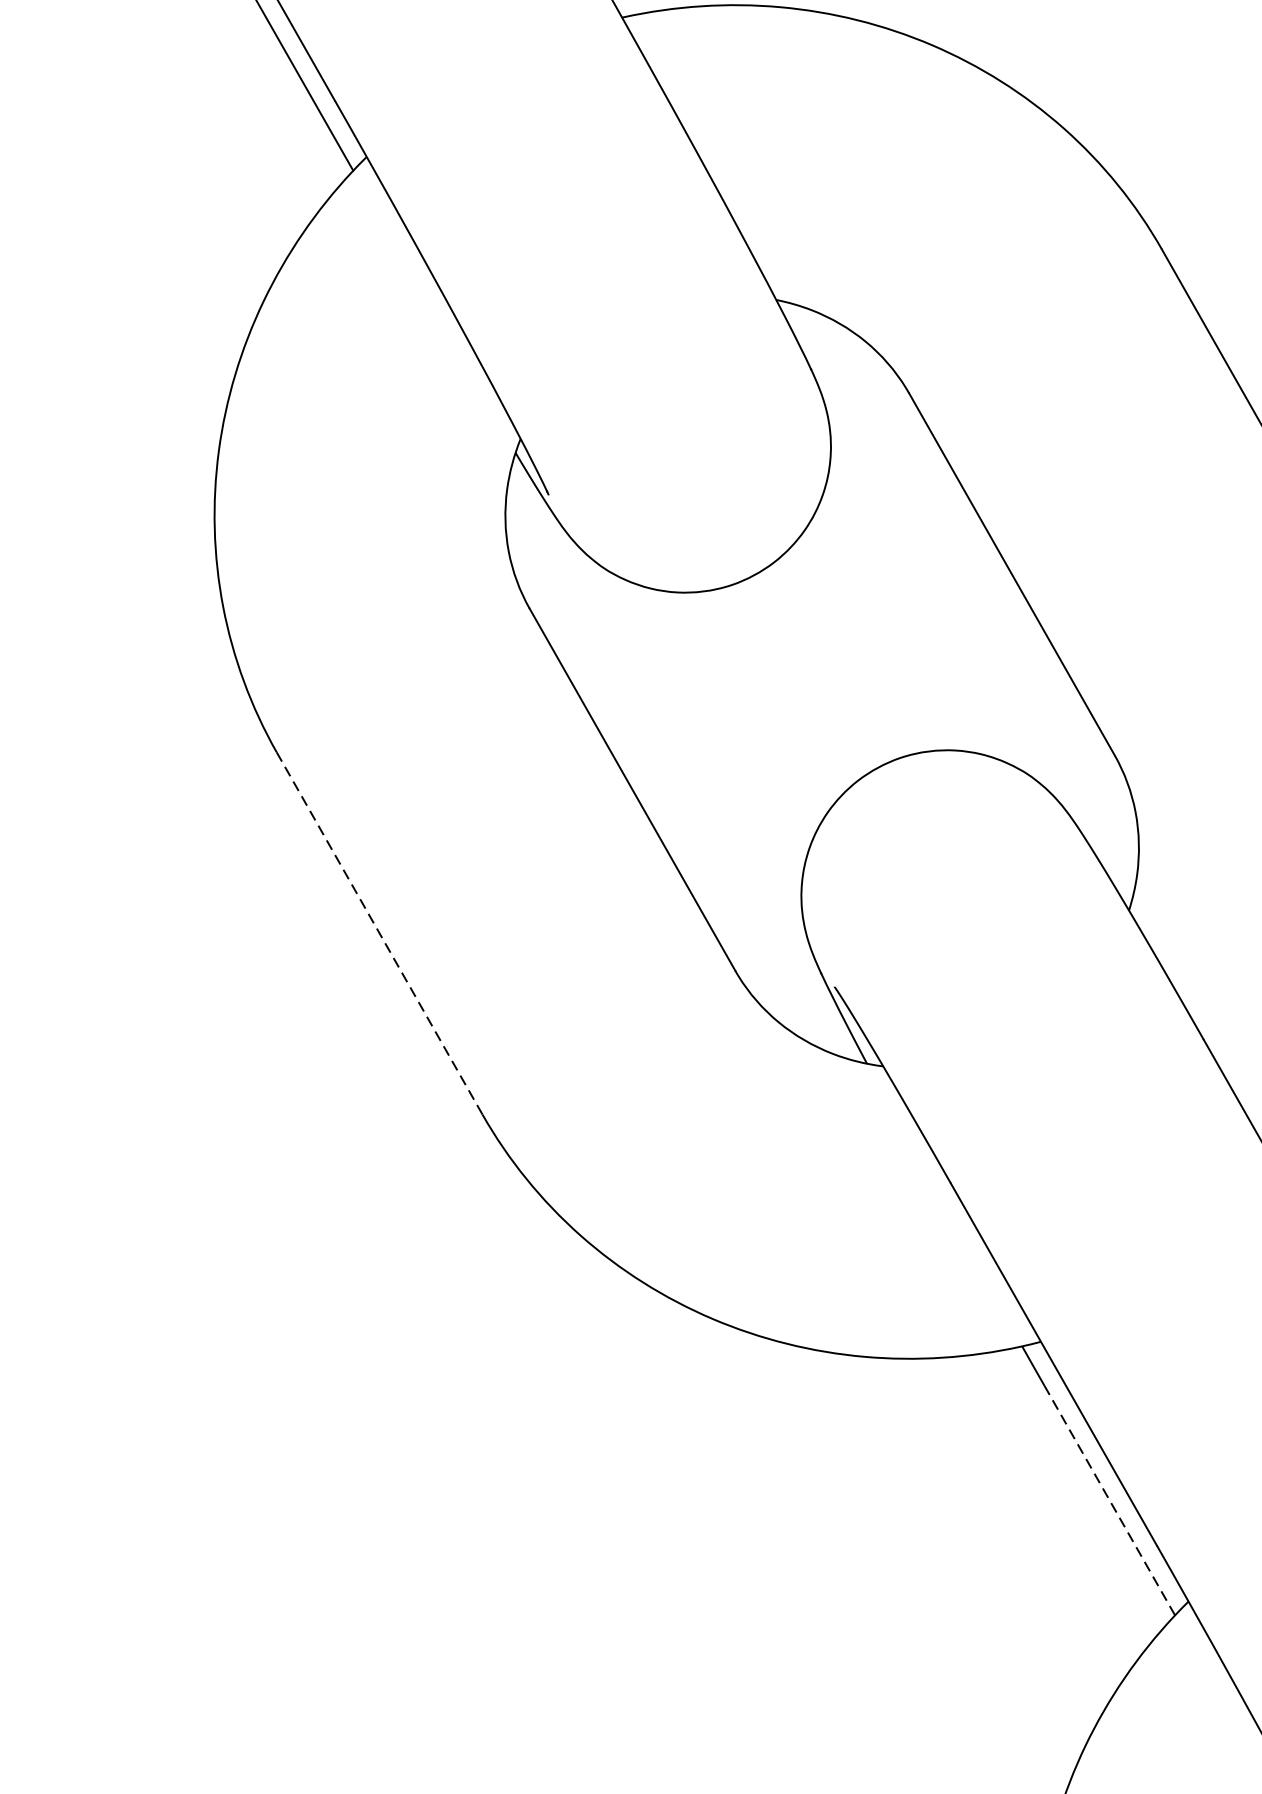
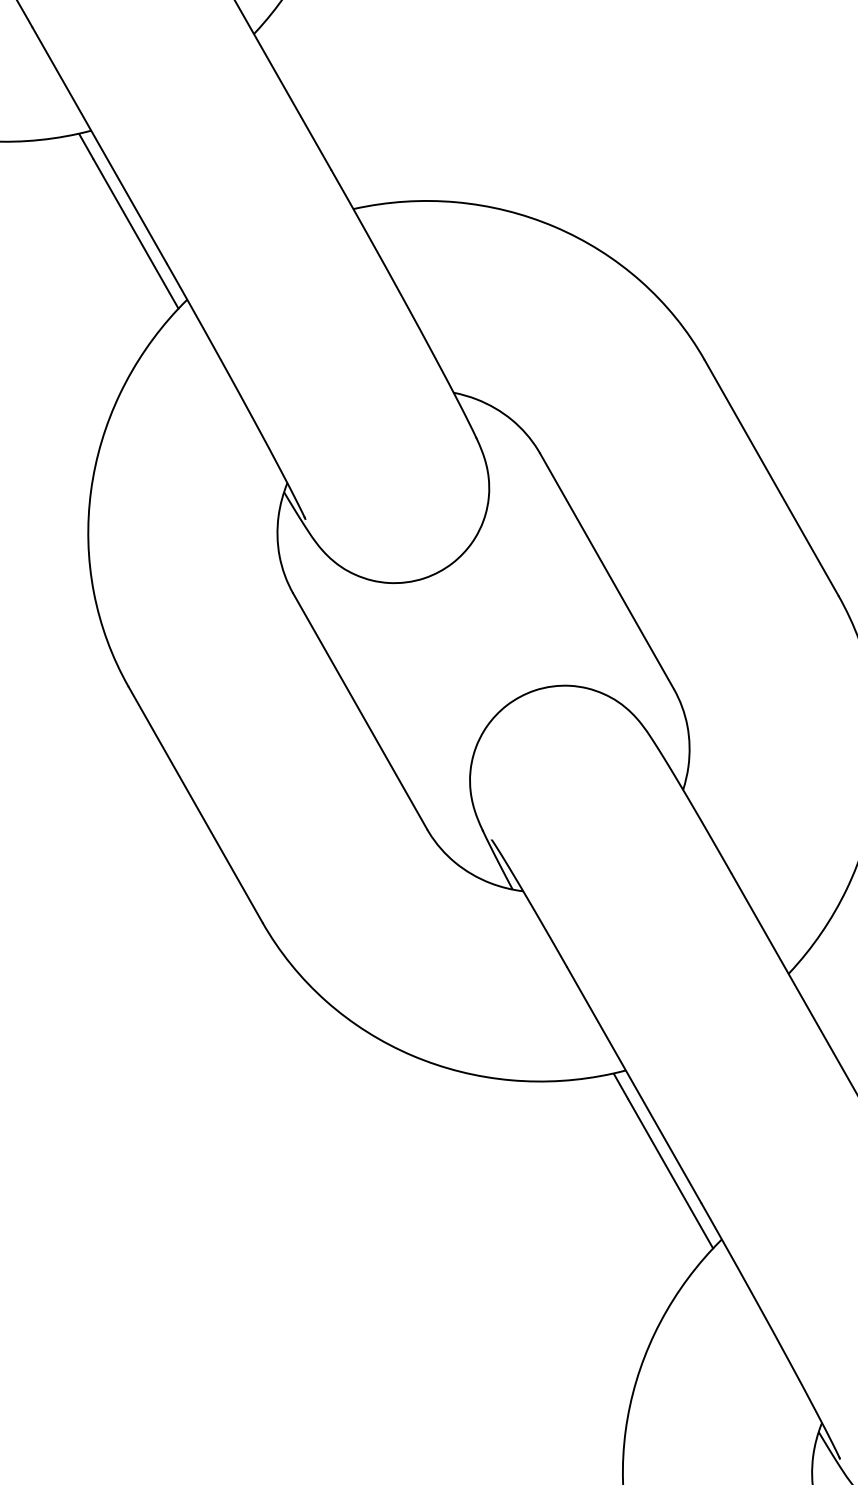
line: (379, 932) -> (195, 804), dashed -> solid
line: (1109, 1500) -> (670, 1173), dashed -> solid

